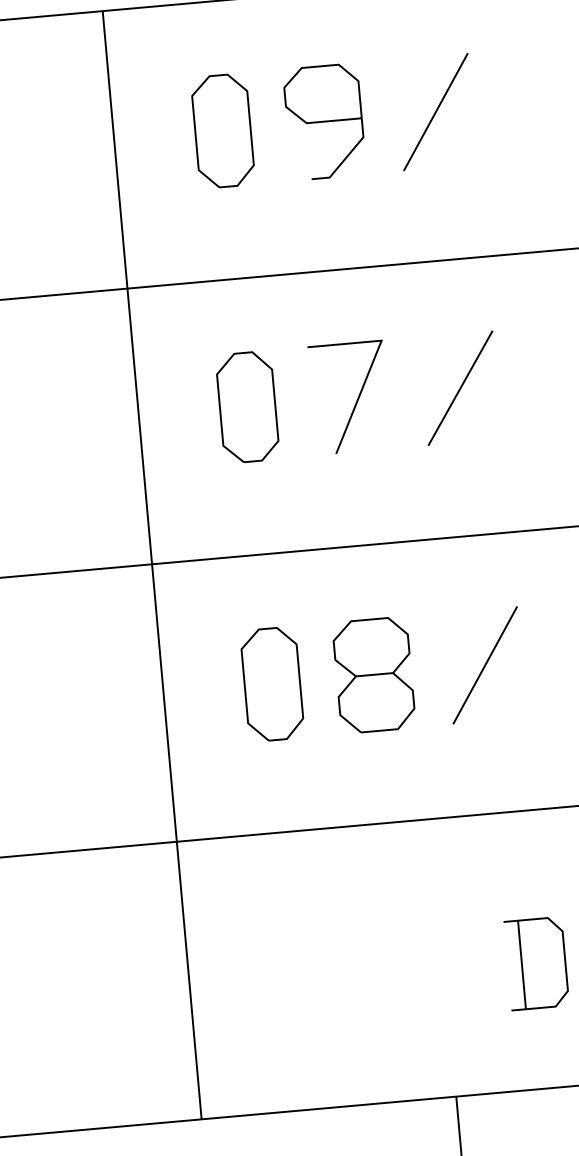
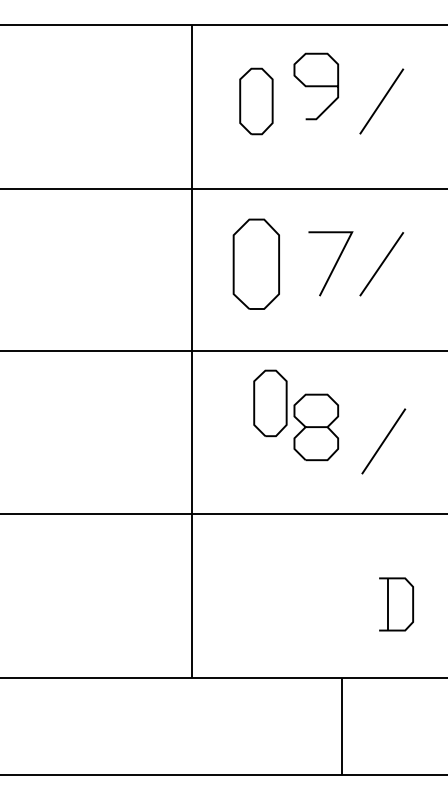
curve: (325, 121) -> (316, 86), moved
line: (356, 398) -> (334, 264), moved
part: (247, 406) -> (256, 263), size x1.4
line: (484, 665) -> (383, 441), moved
part: (272, 684) -> (270, 403), moved

